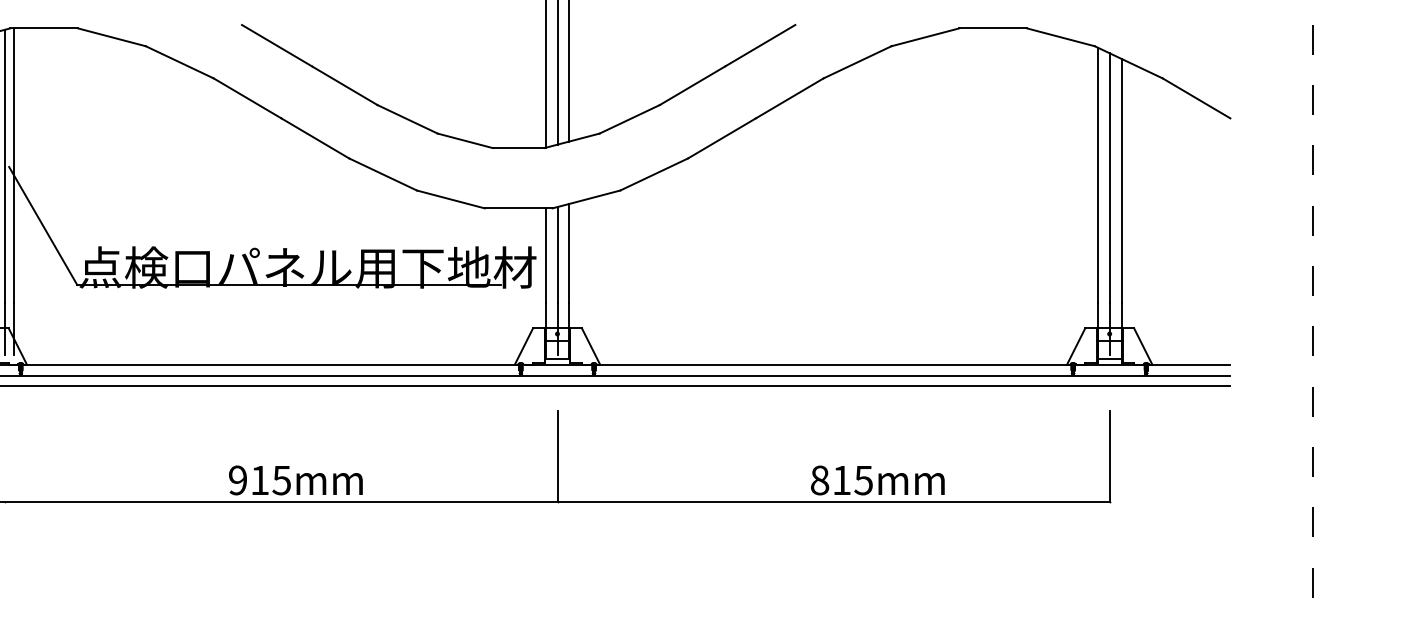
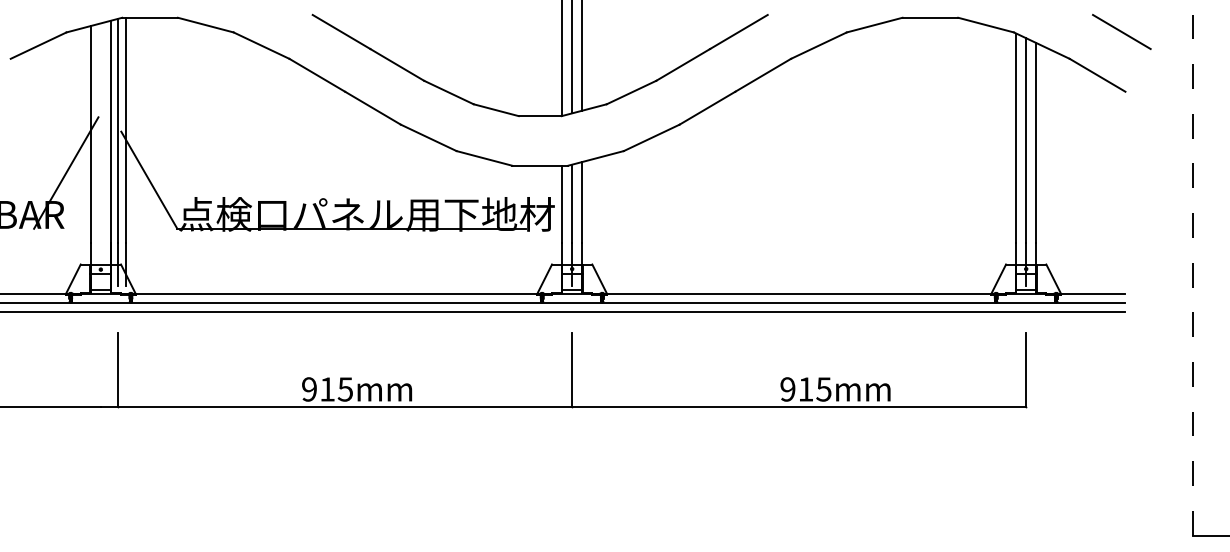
line: (1225, 45) -> (1121, 31), added
line: (5, 456) -> (118, 369), added
text: (819, 480) -> (787, 389), 815mm -> 915mm

